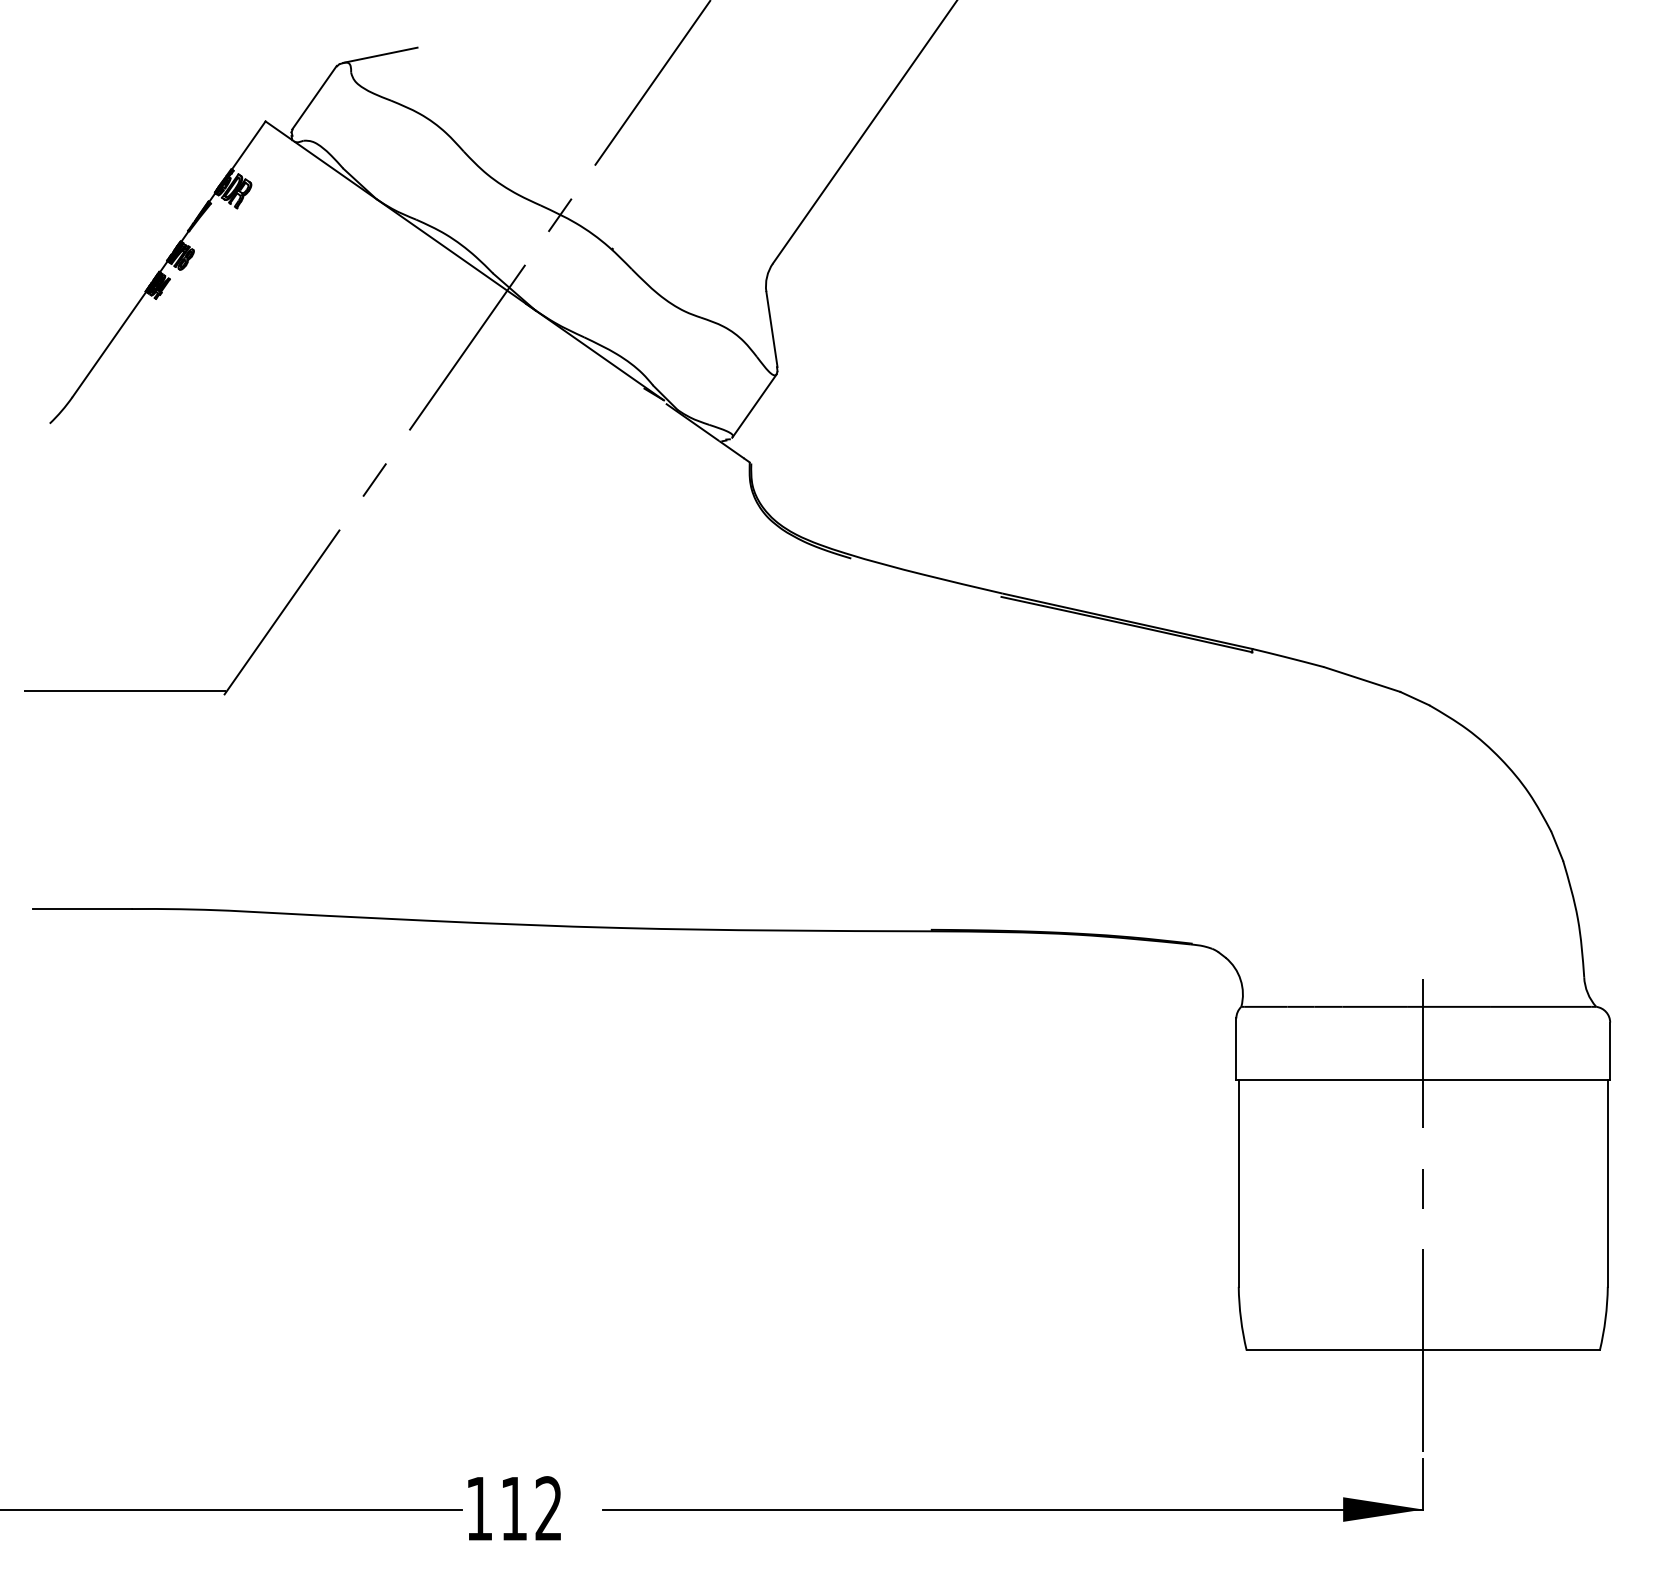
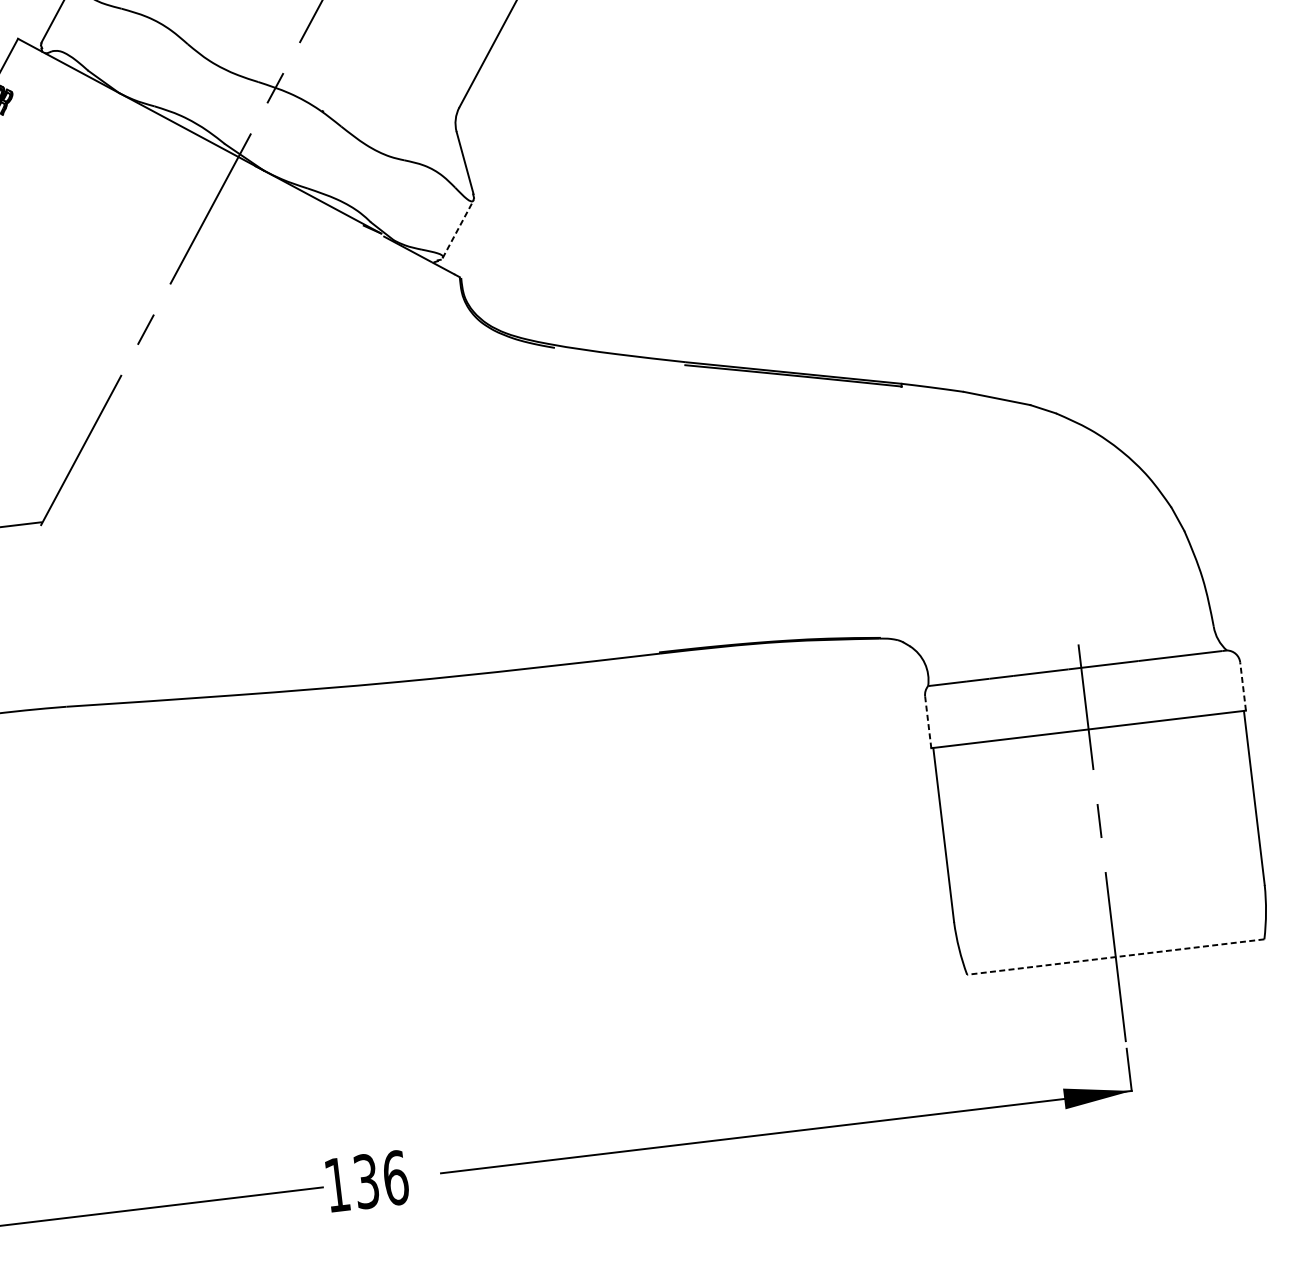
line: (754, 405) -> (458, 228), solid -> dashed
line: (1236, 1049) -> (928, 722), solid -> dashed
line: (1610, 1051) -> (1243, 686), solid -> dashed
line: (1423, 1350) -> (1115, 957), solid -> dashed
text: (531, 1508) -> (381, 1179), 112 -> 136

